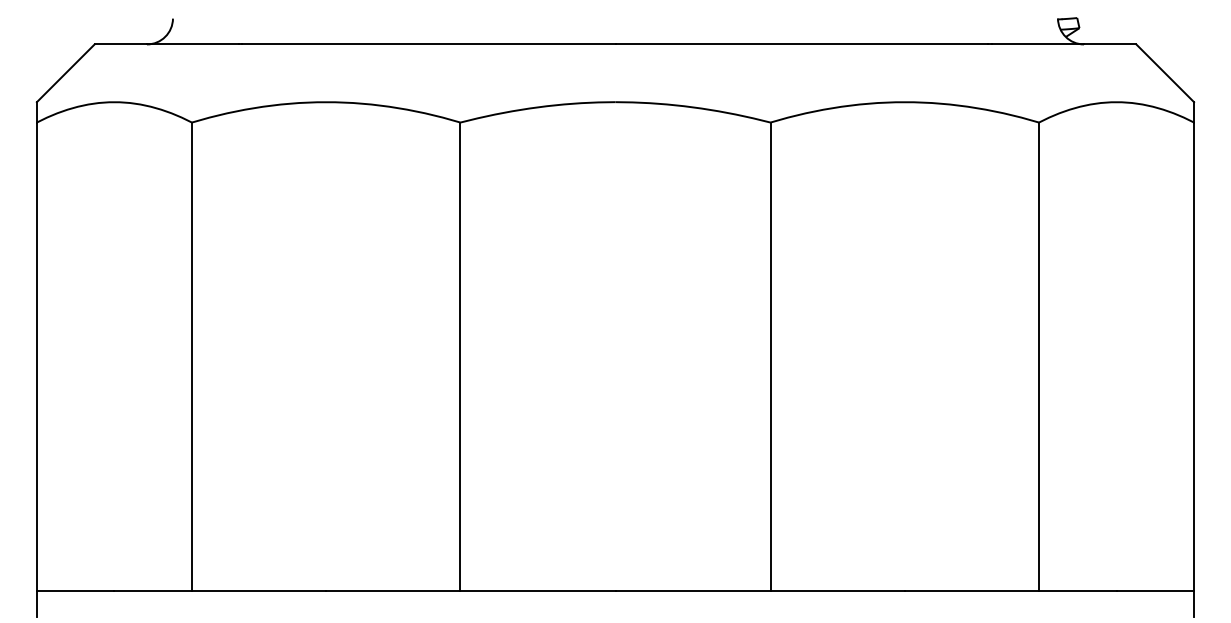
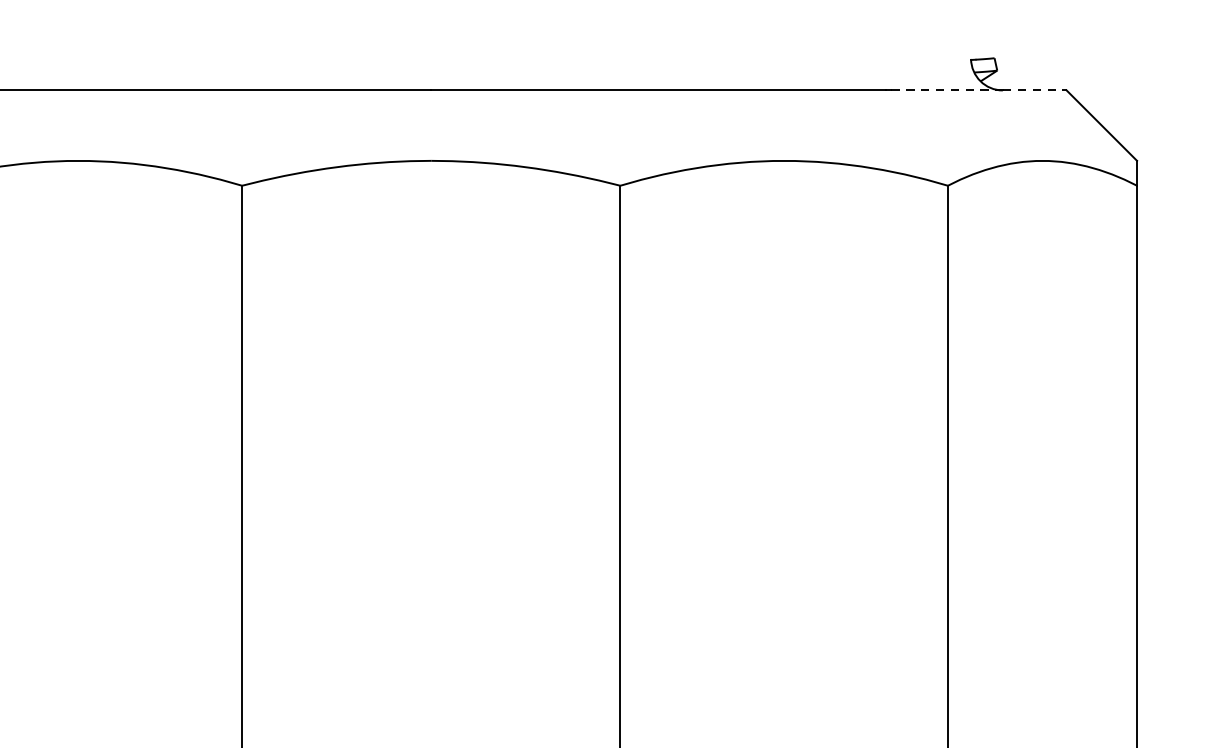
line: (1036, 44) -> (944, 90), solid -> dashed
line: (1110, 44) -> (1035, 90), solid -> dashed

